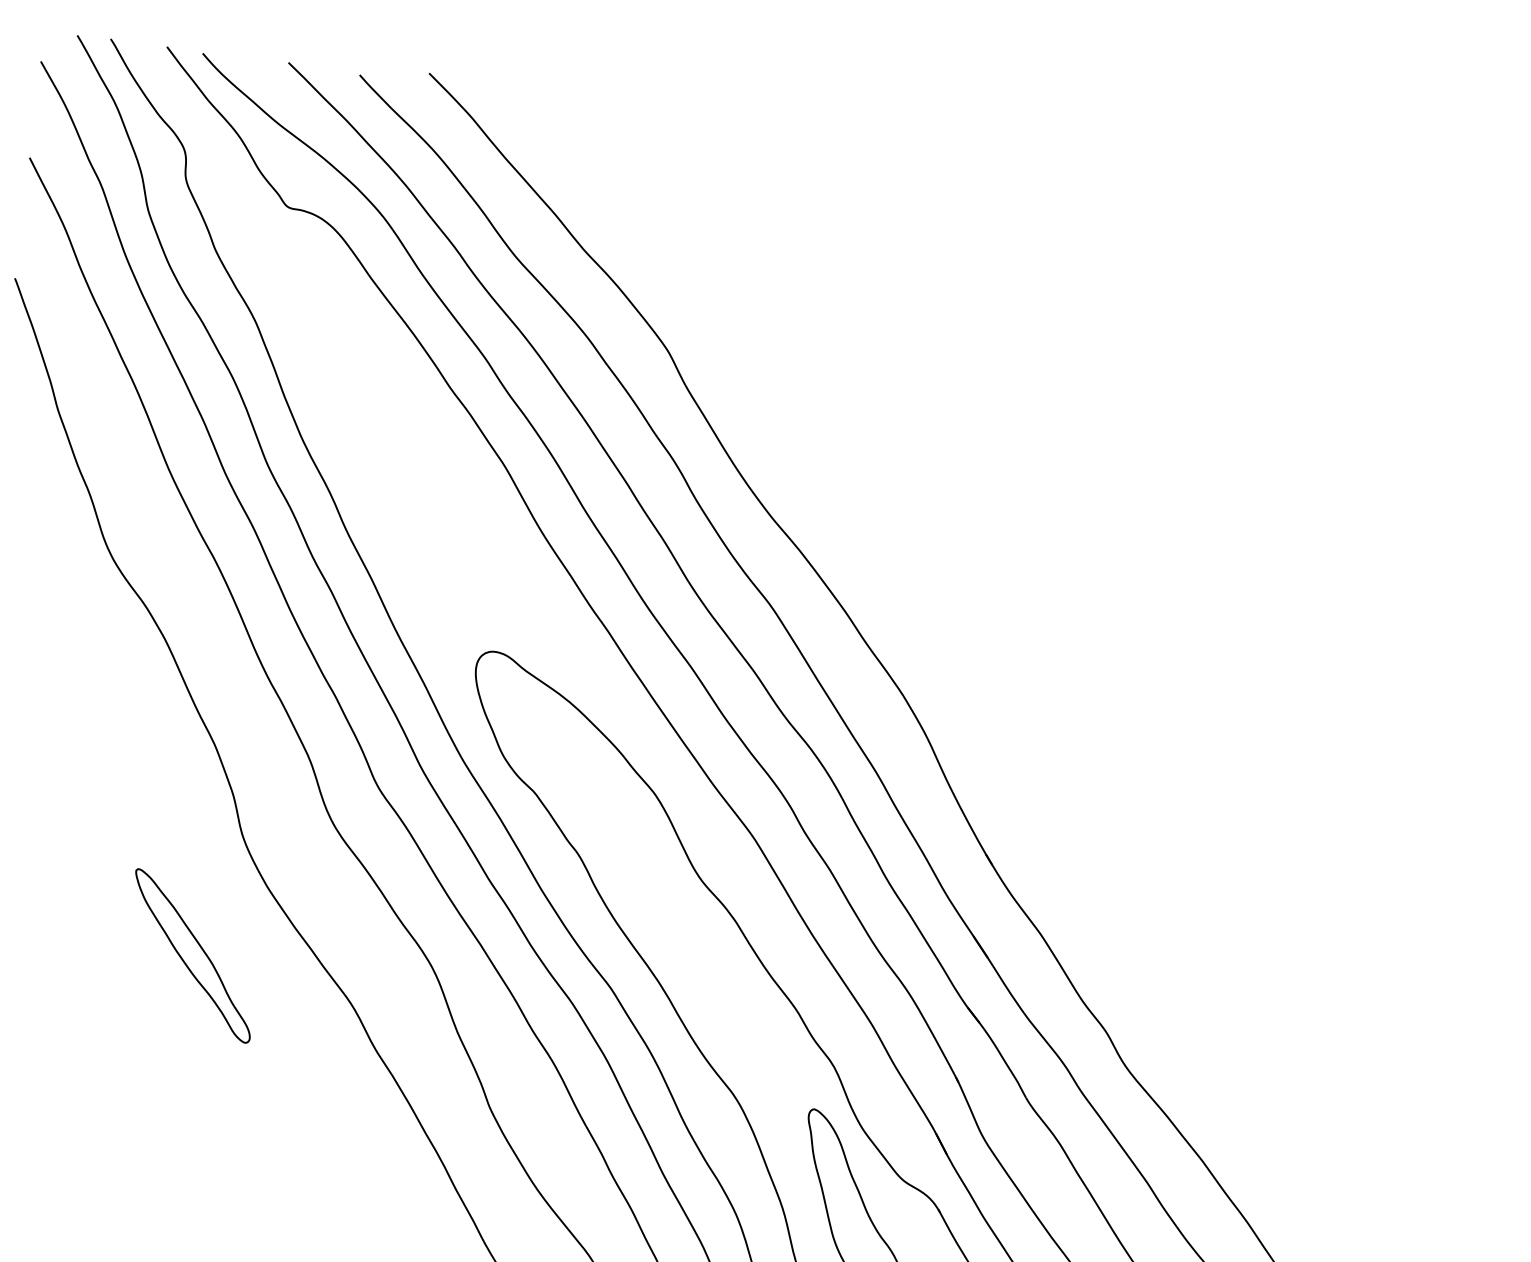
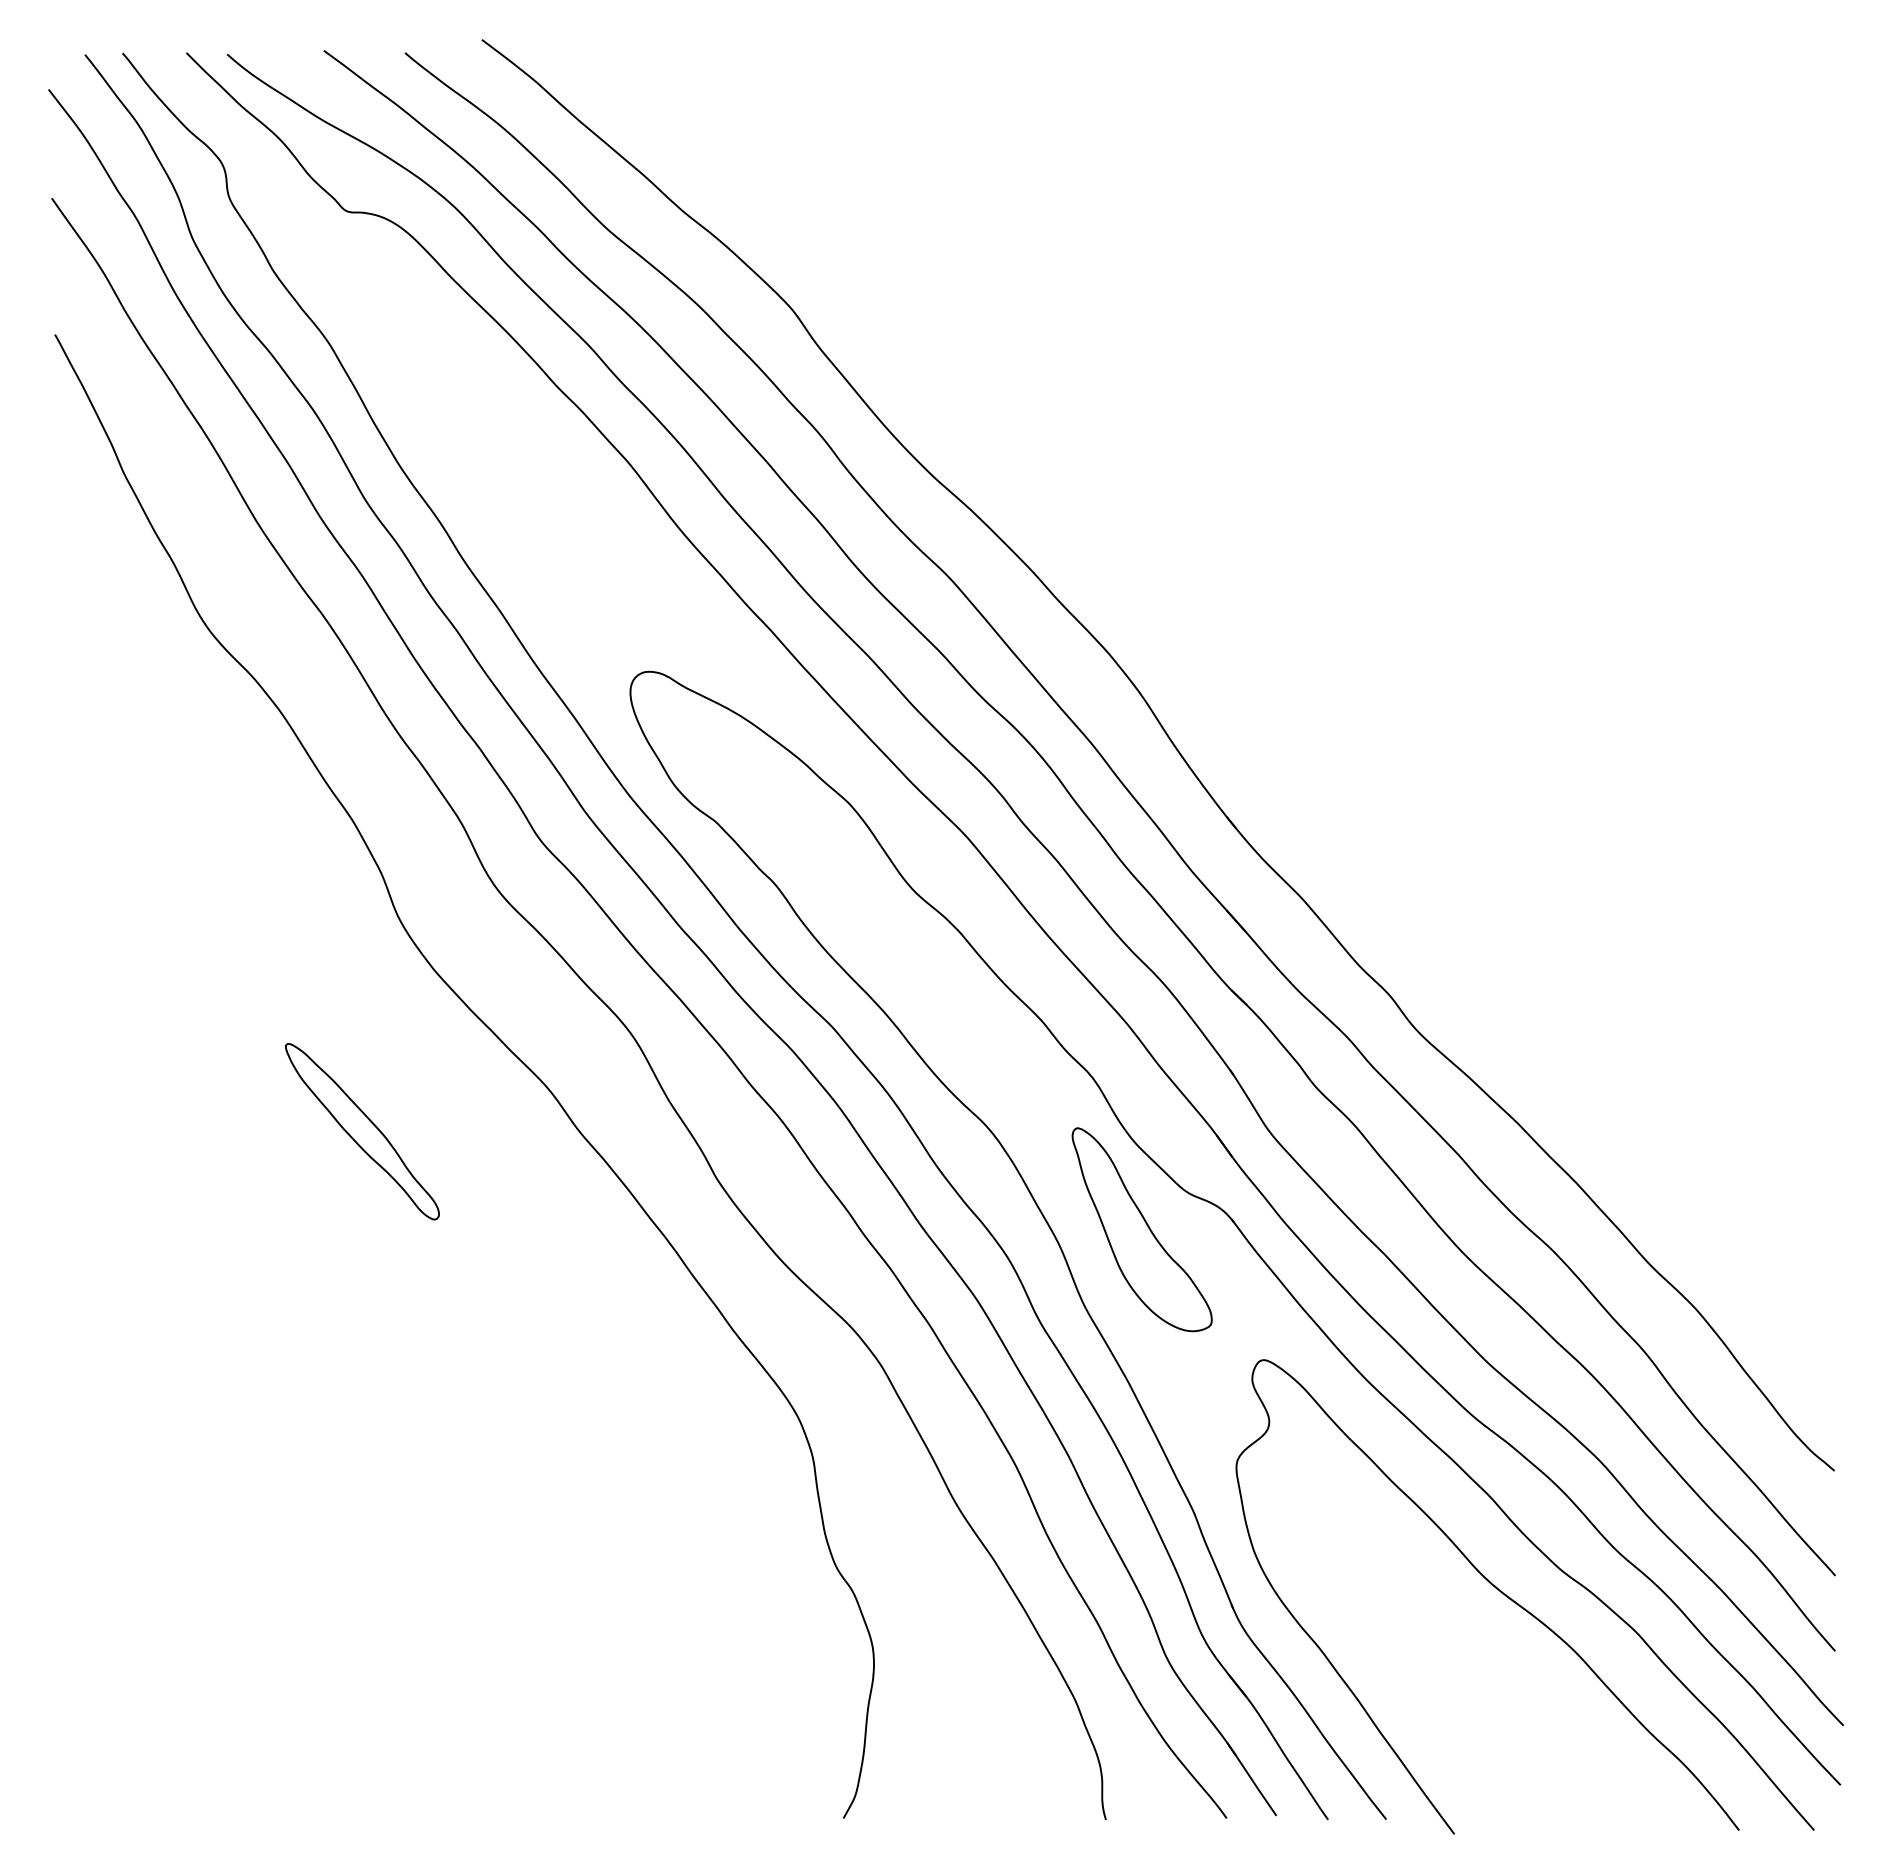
part: (192, 955) -> (362, 1131), moved

